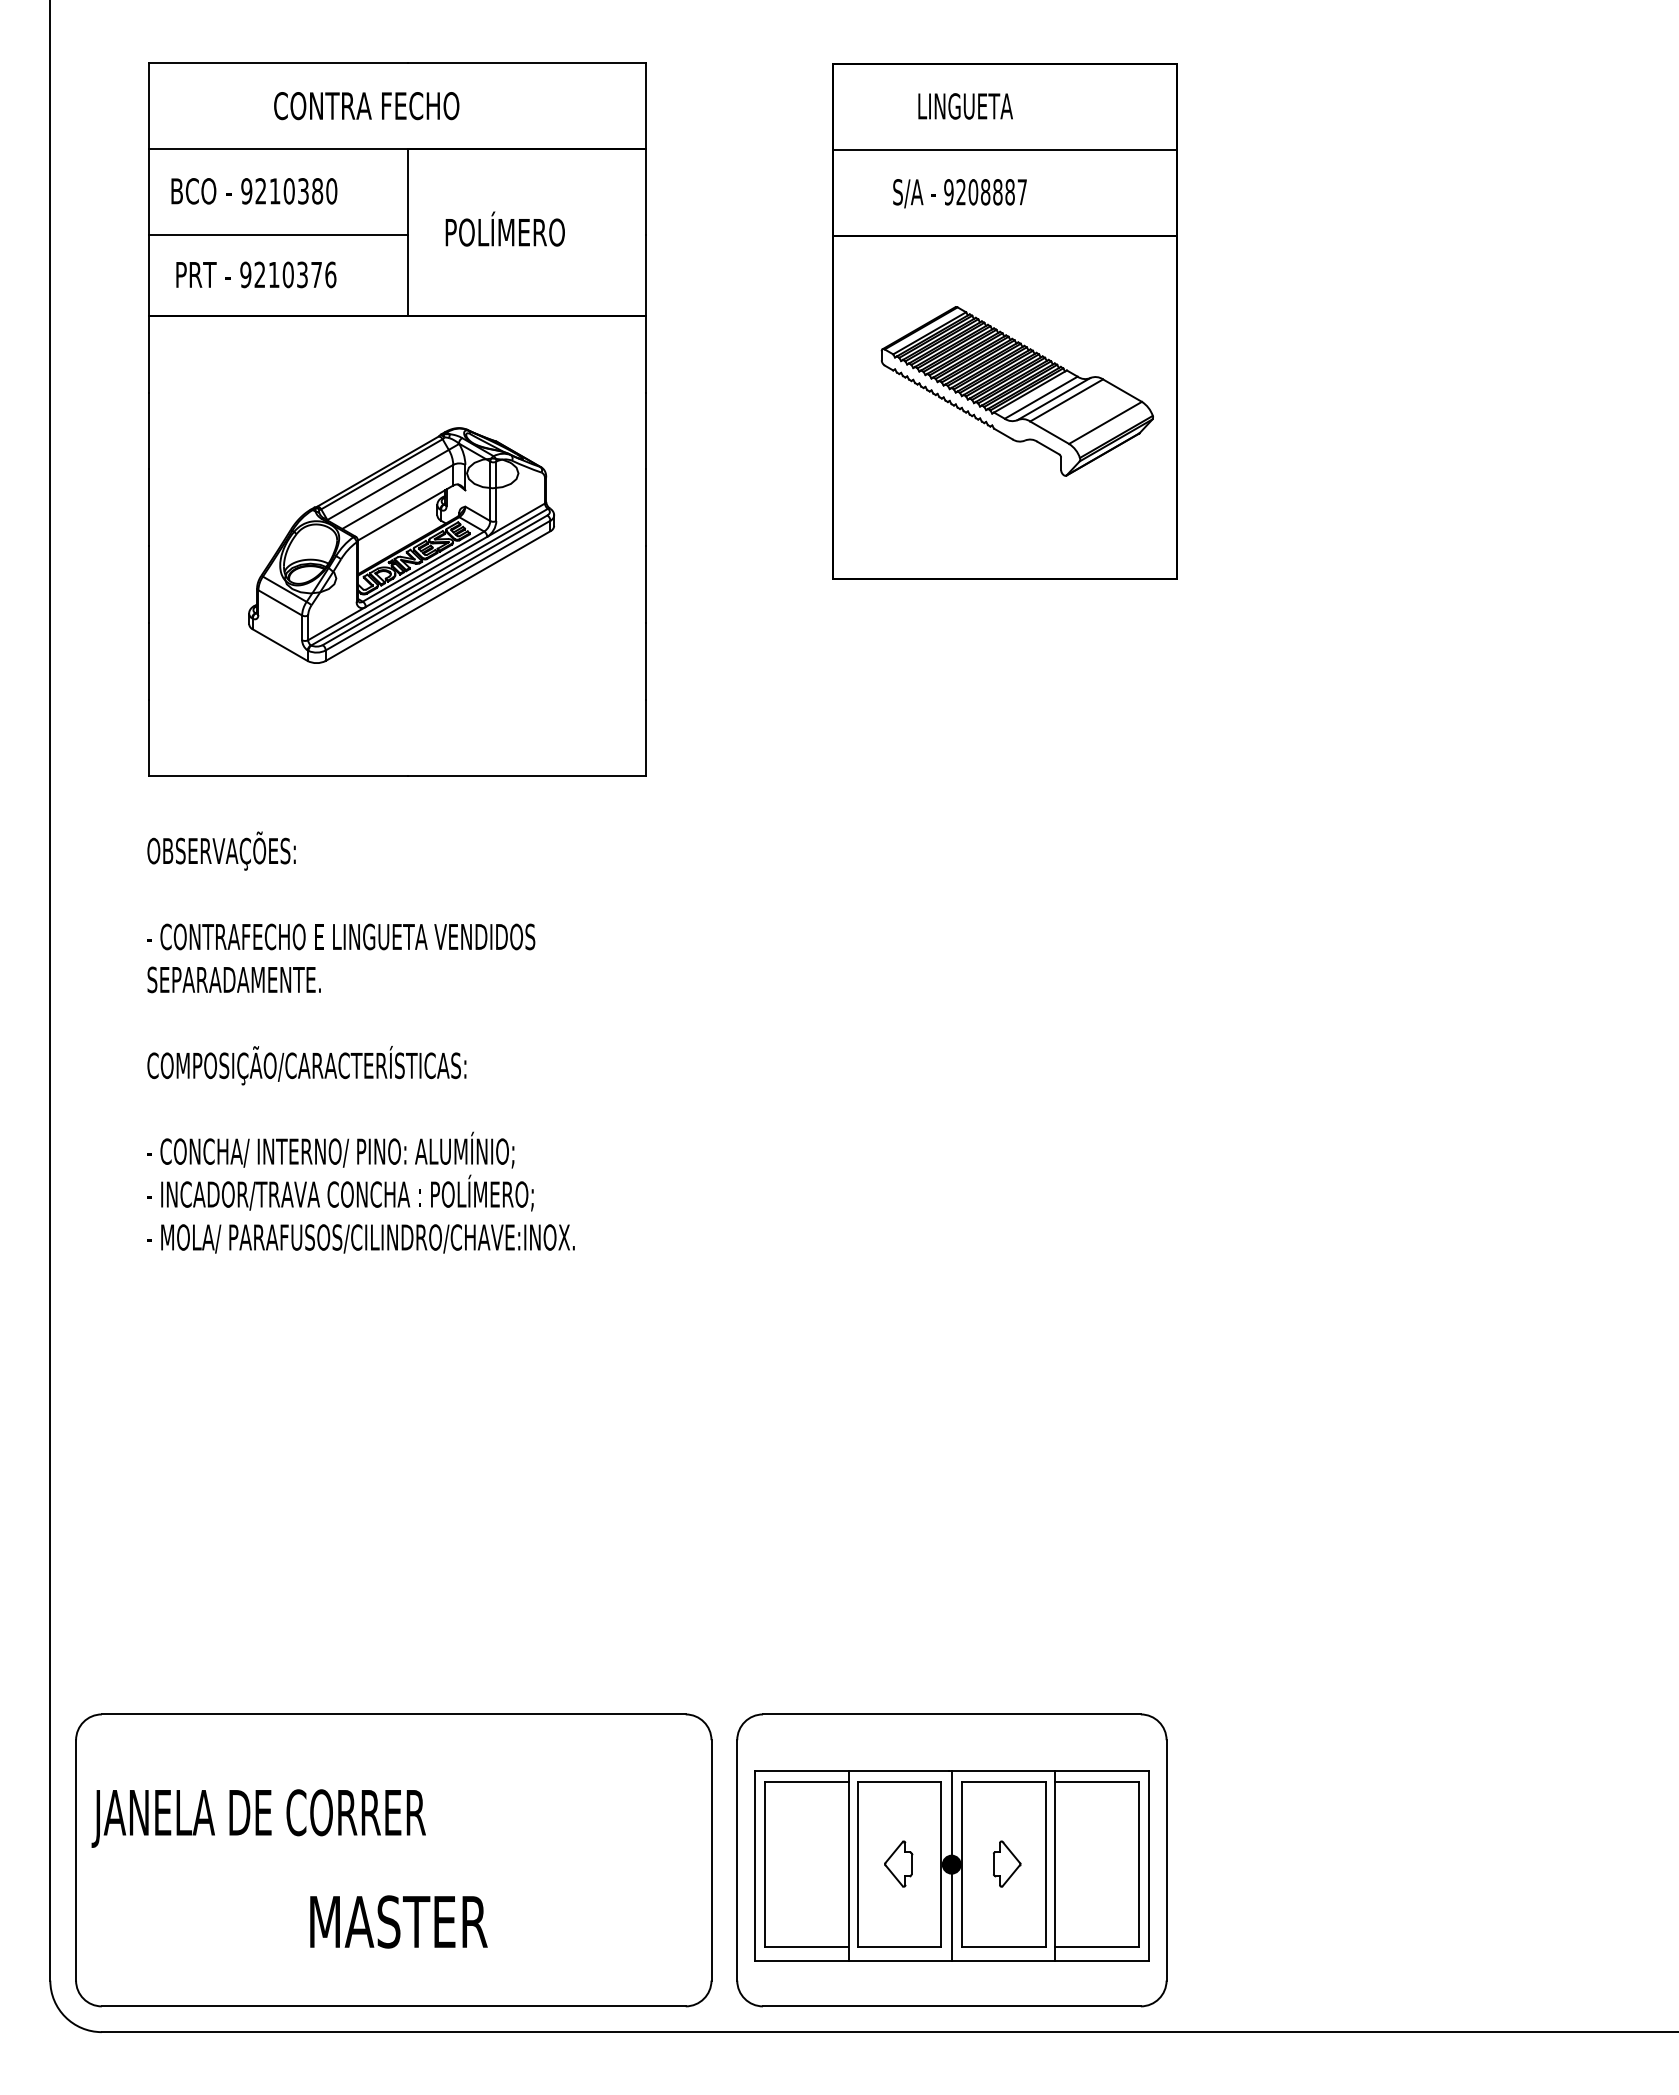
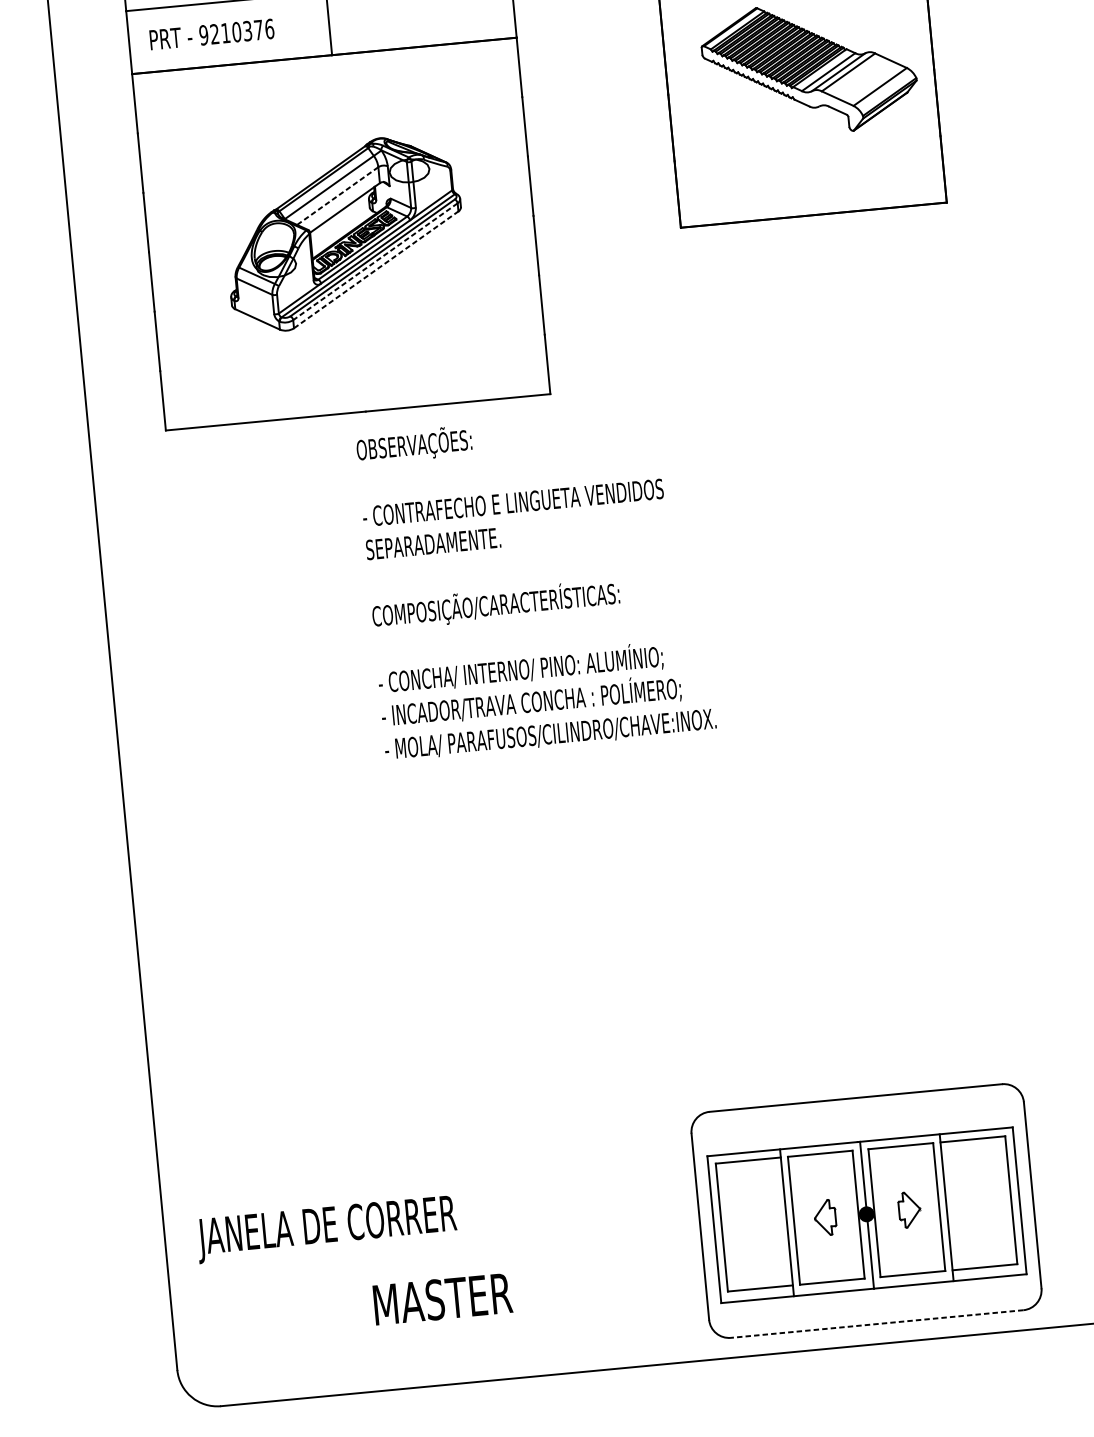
line: (397, 497) -> (337, 196), solid -> dashed
line: (438, 585) -> (375, 261), solid -> dashed
line: (438, 596) -> (376, 270), solid -> dashed
text: (360, 1042) -> (535, 583), moved
part: (393, 1860) -> (434, 1251), removed
line: (951, 2006) -> (876, 1324), solid -> dashed

